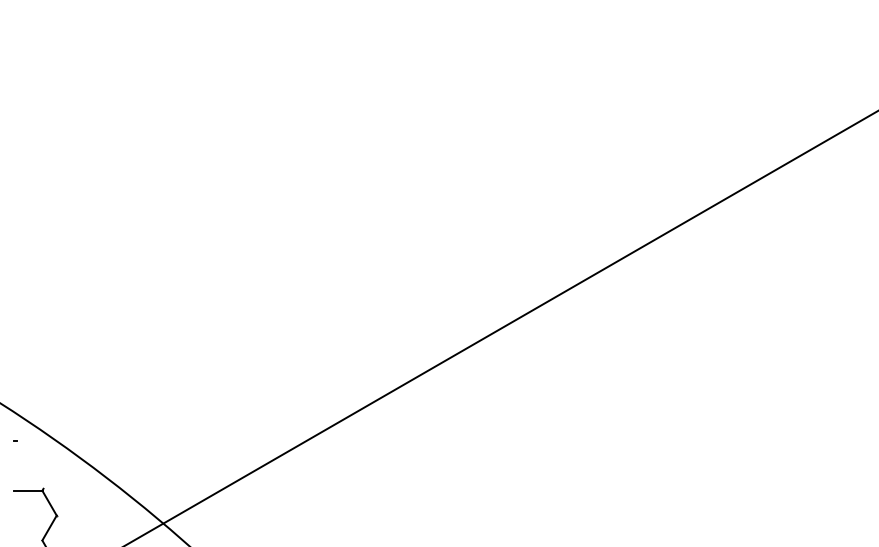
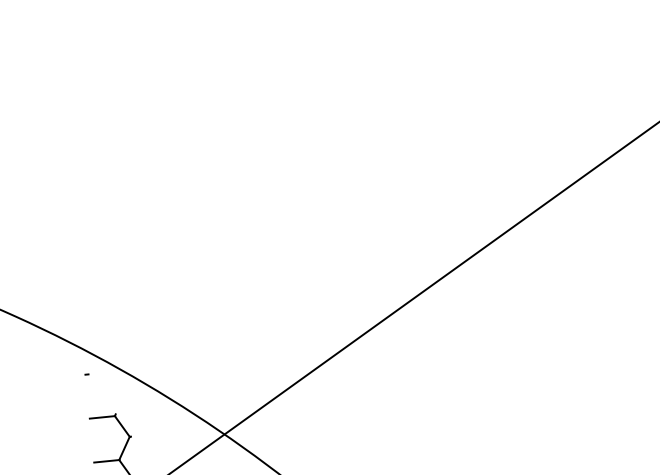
line: (28, 540) -> (107, 461), added

